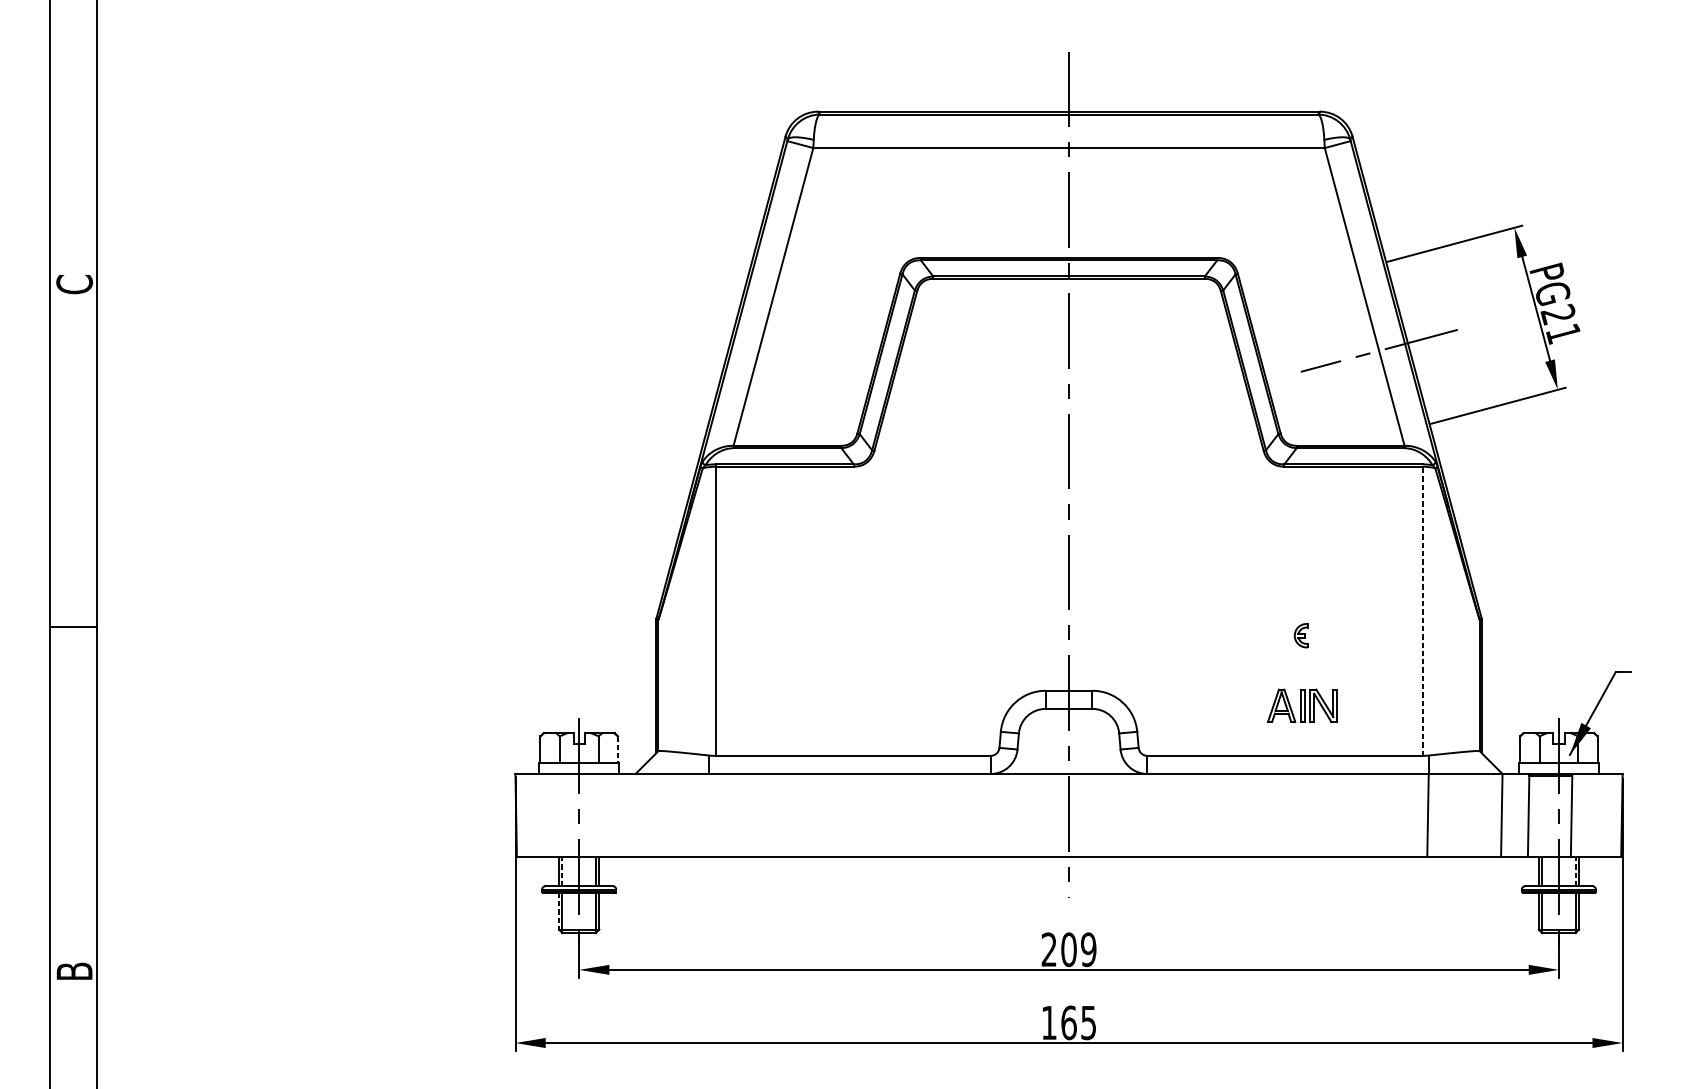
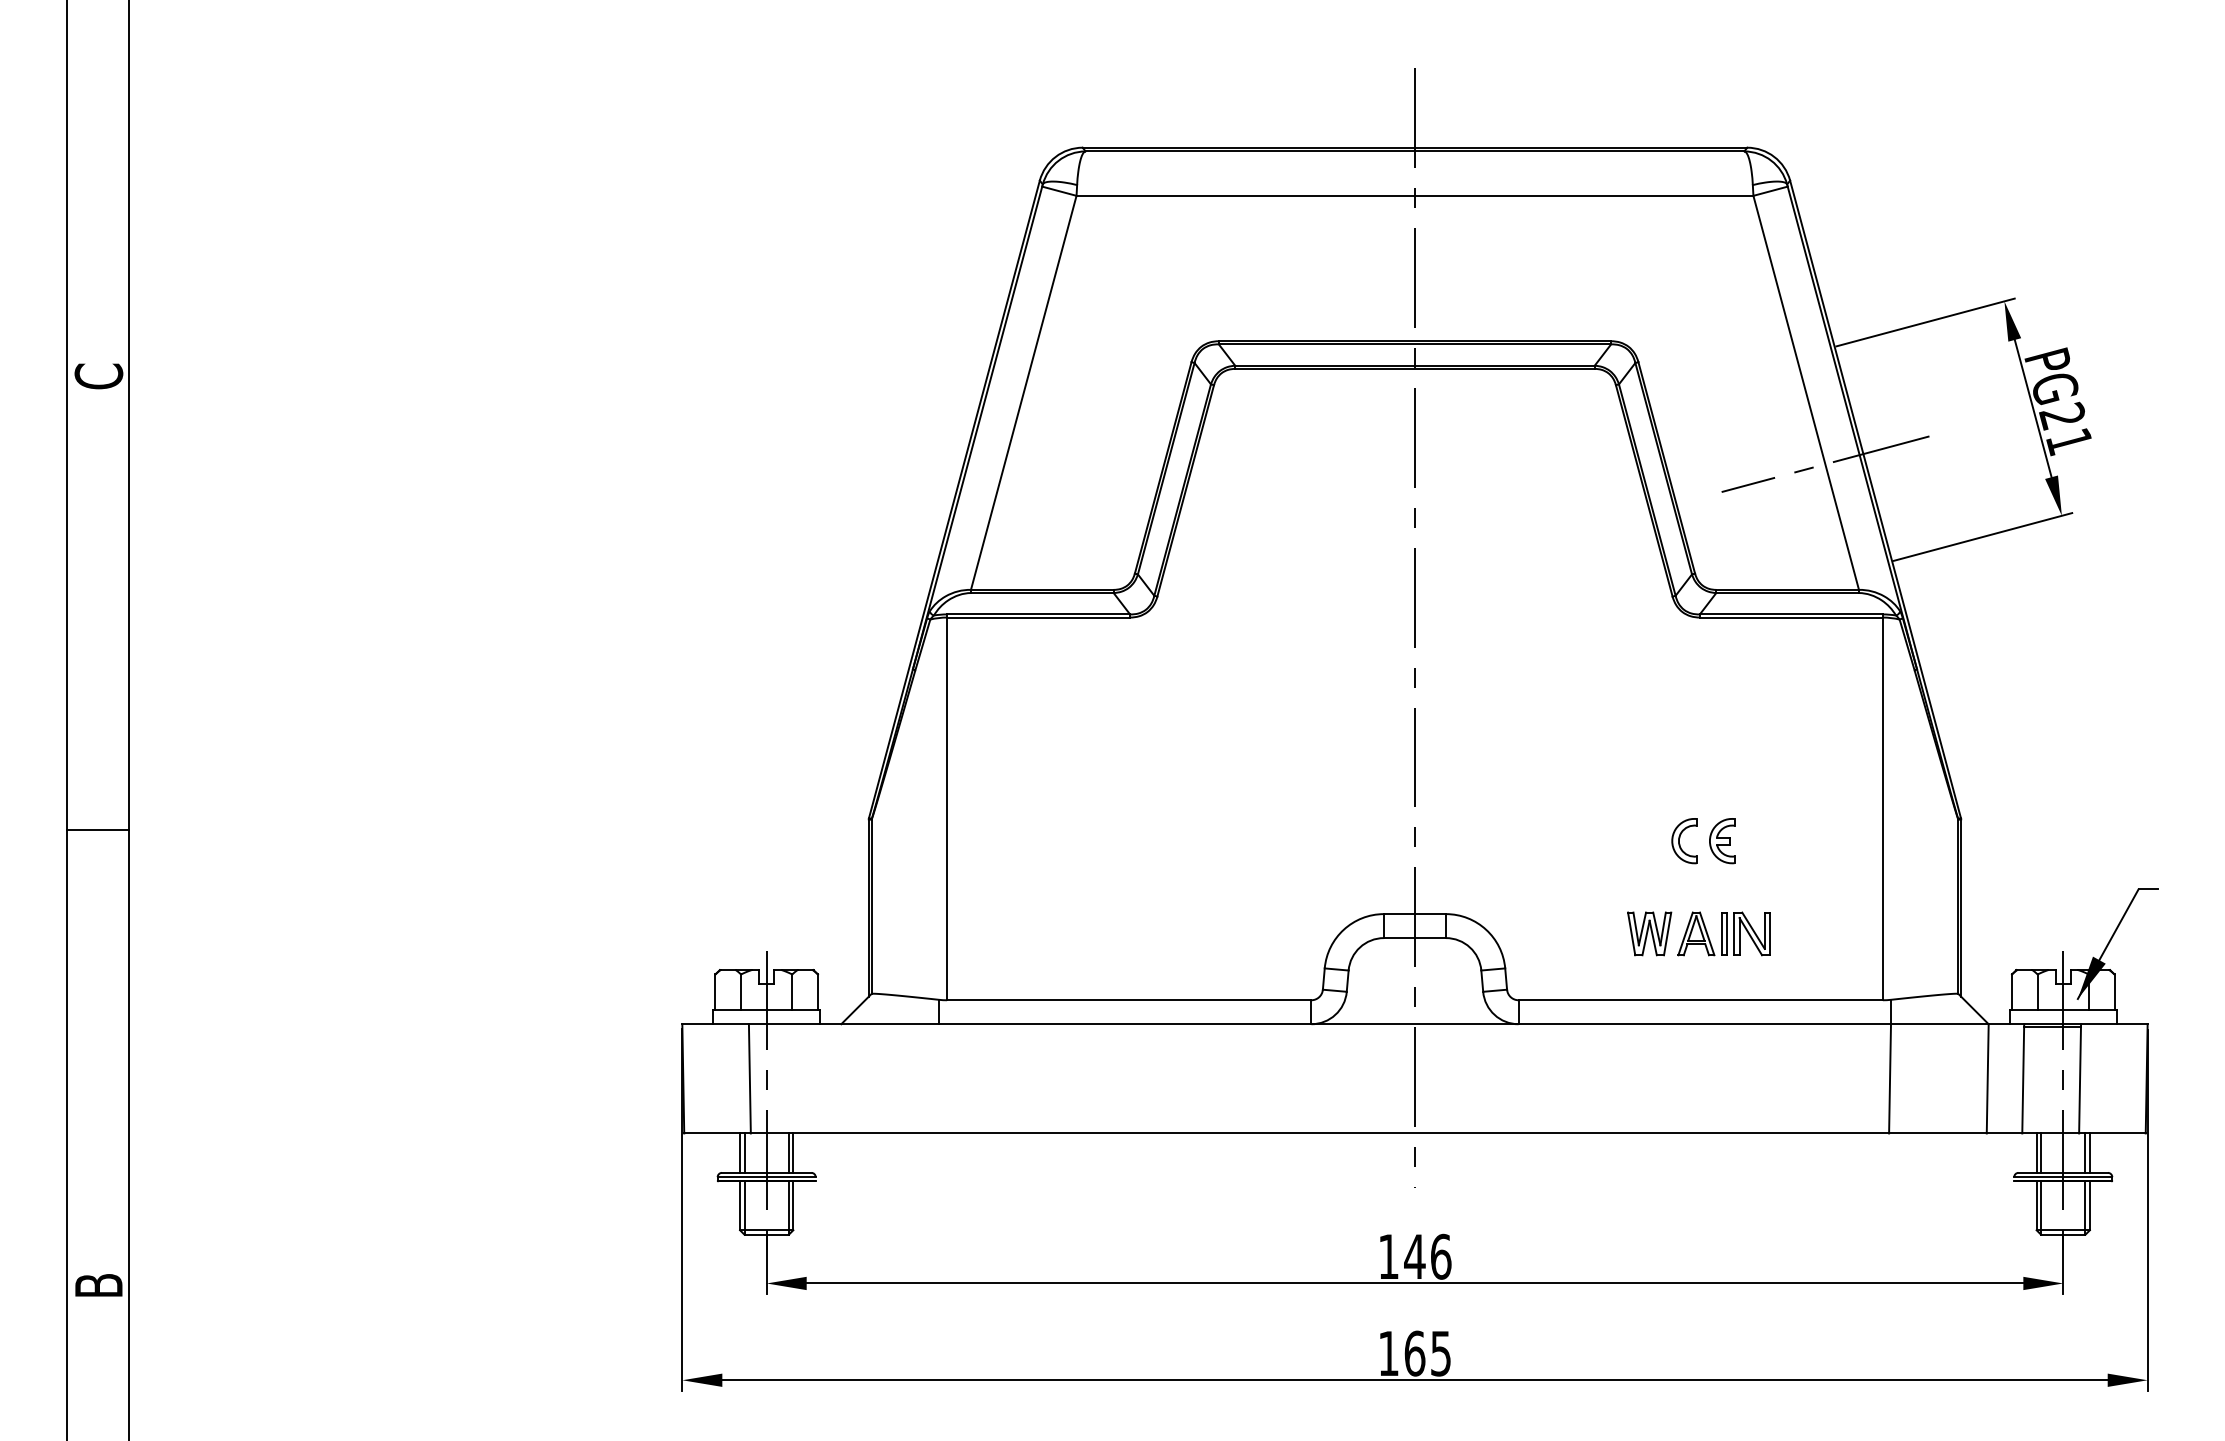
line: (1422, 610) -> (1882, 807), dashed -> solid
part: (1272, 635) -> (1684, 841), added
part: (1301, 635) -> (1722, 841), size x1.43
part: (1246, 705) -> (1649, 933), added
line: (617, 750) -> (817, 992), dashed -> solid
line: (566, 815) -> (749, 1078), added
line: (562, 871) -> (744, 1153), dashed -> solid
line: (1575, 871) -> (2085, 1153), dashed -> solid
line: (559, 911) -> (740, 1206), dashed -> solid
text: (1068, 949) -> (1414, 1256), 209 -> 146

